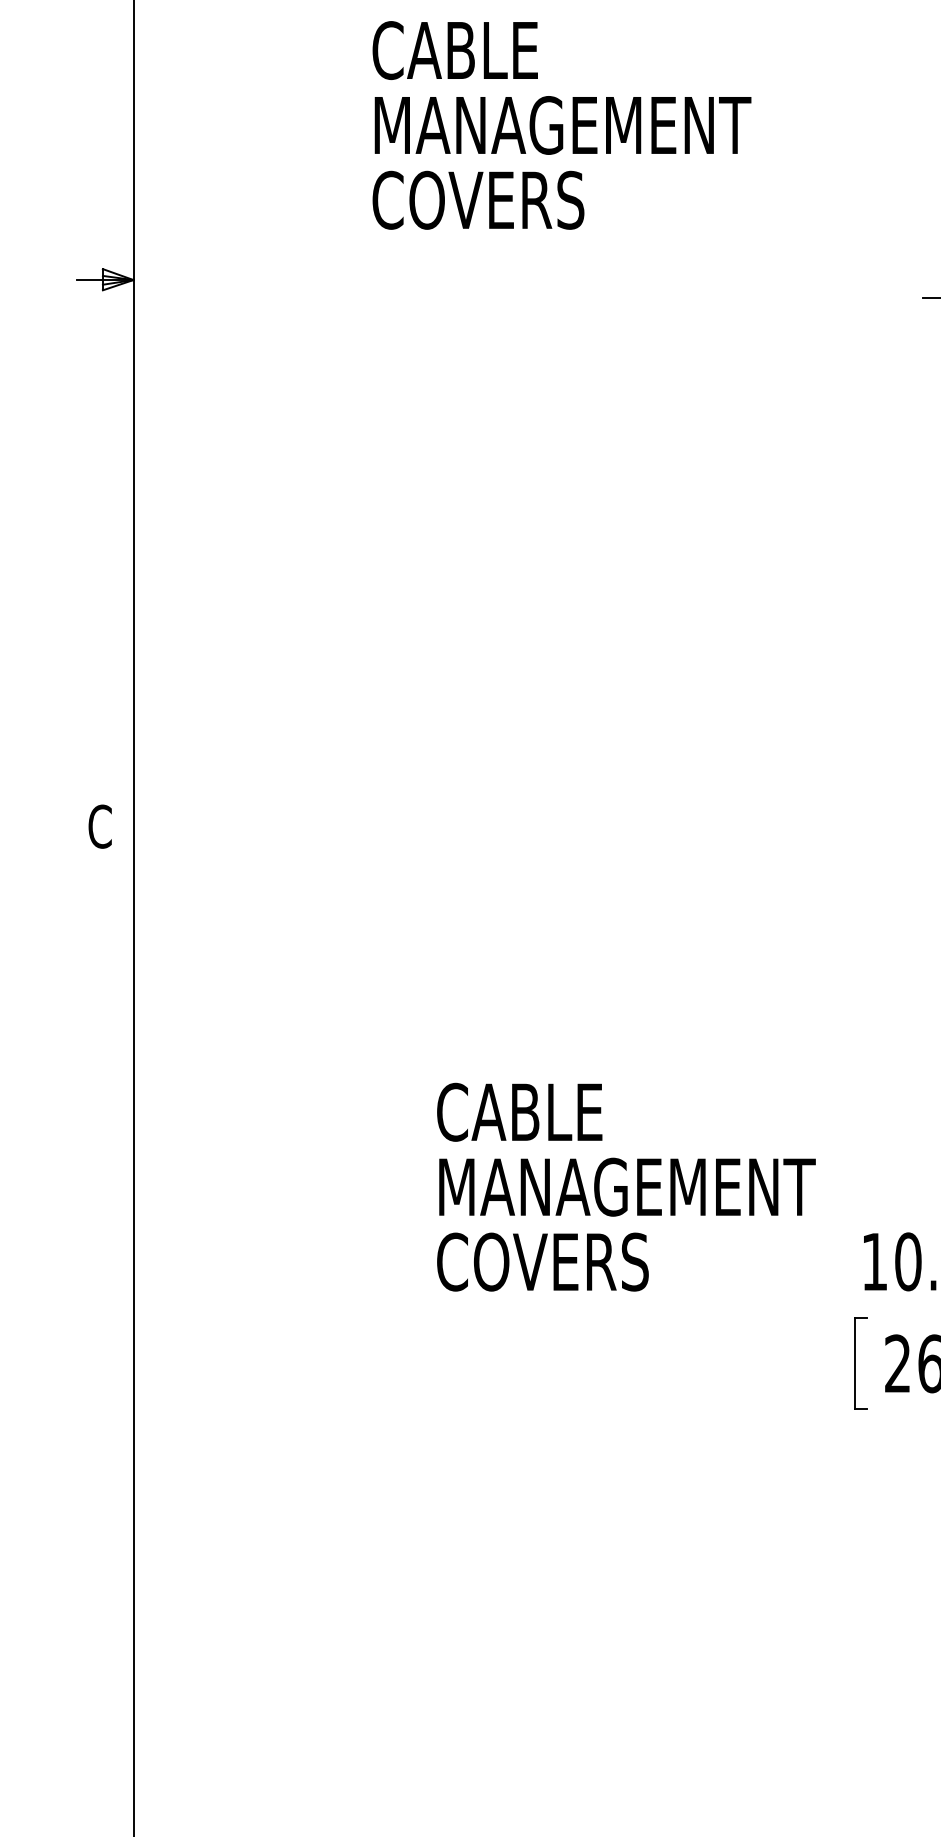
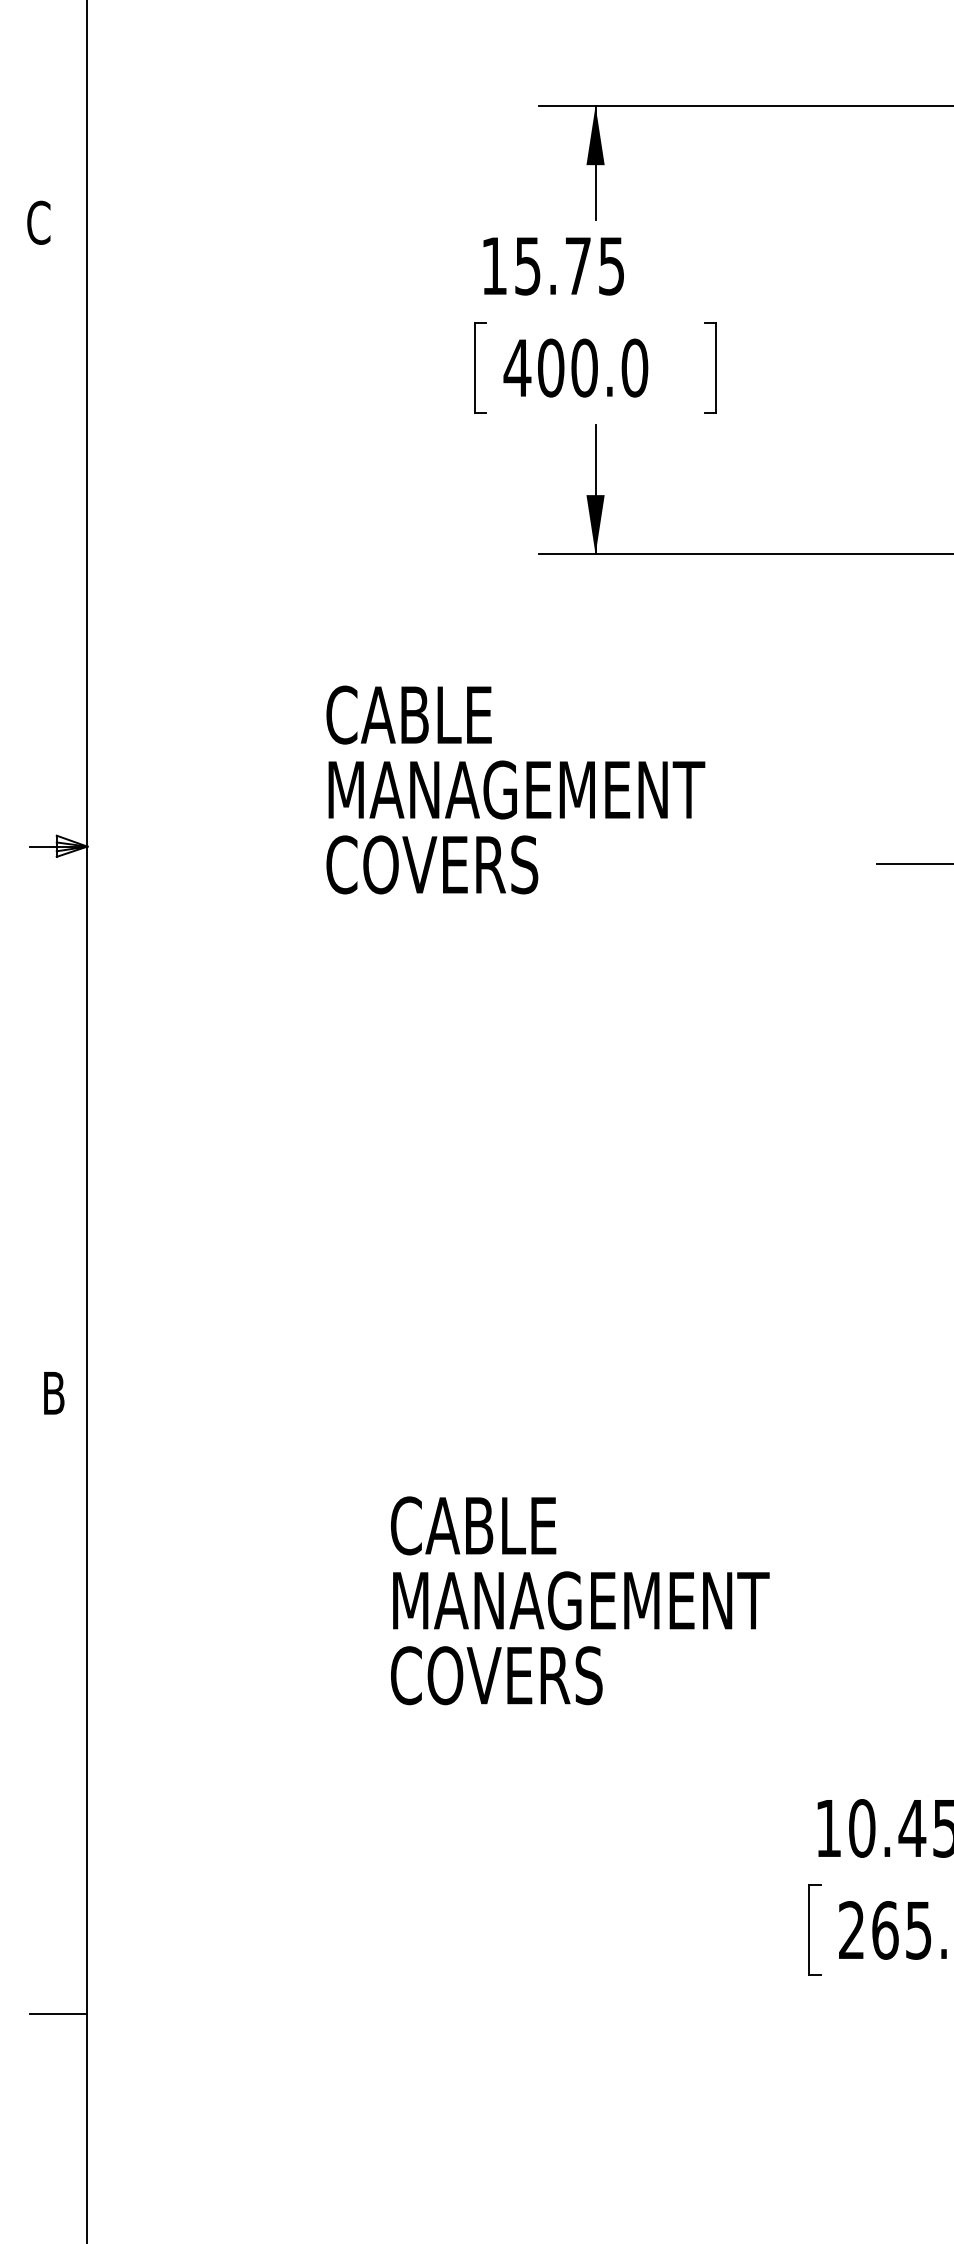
text: (561, 124) -> (515, 789), moved
text: (99, 826) -> (53, 1393), C -> B
text: (626, 1186) -> (580, 1600), moved
line: (104, 1447) -> (58, 2014), added

